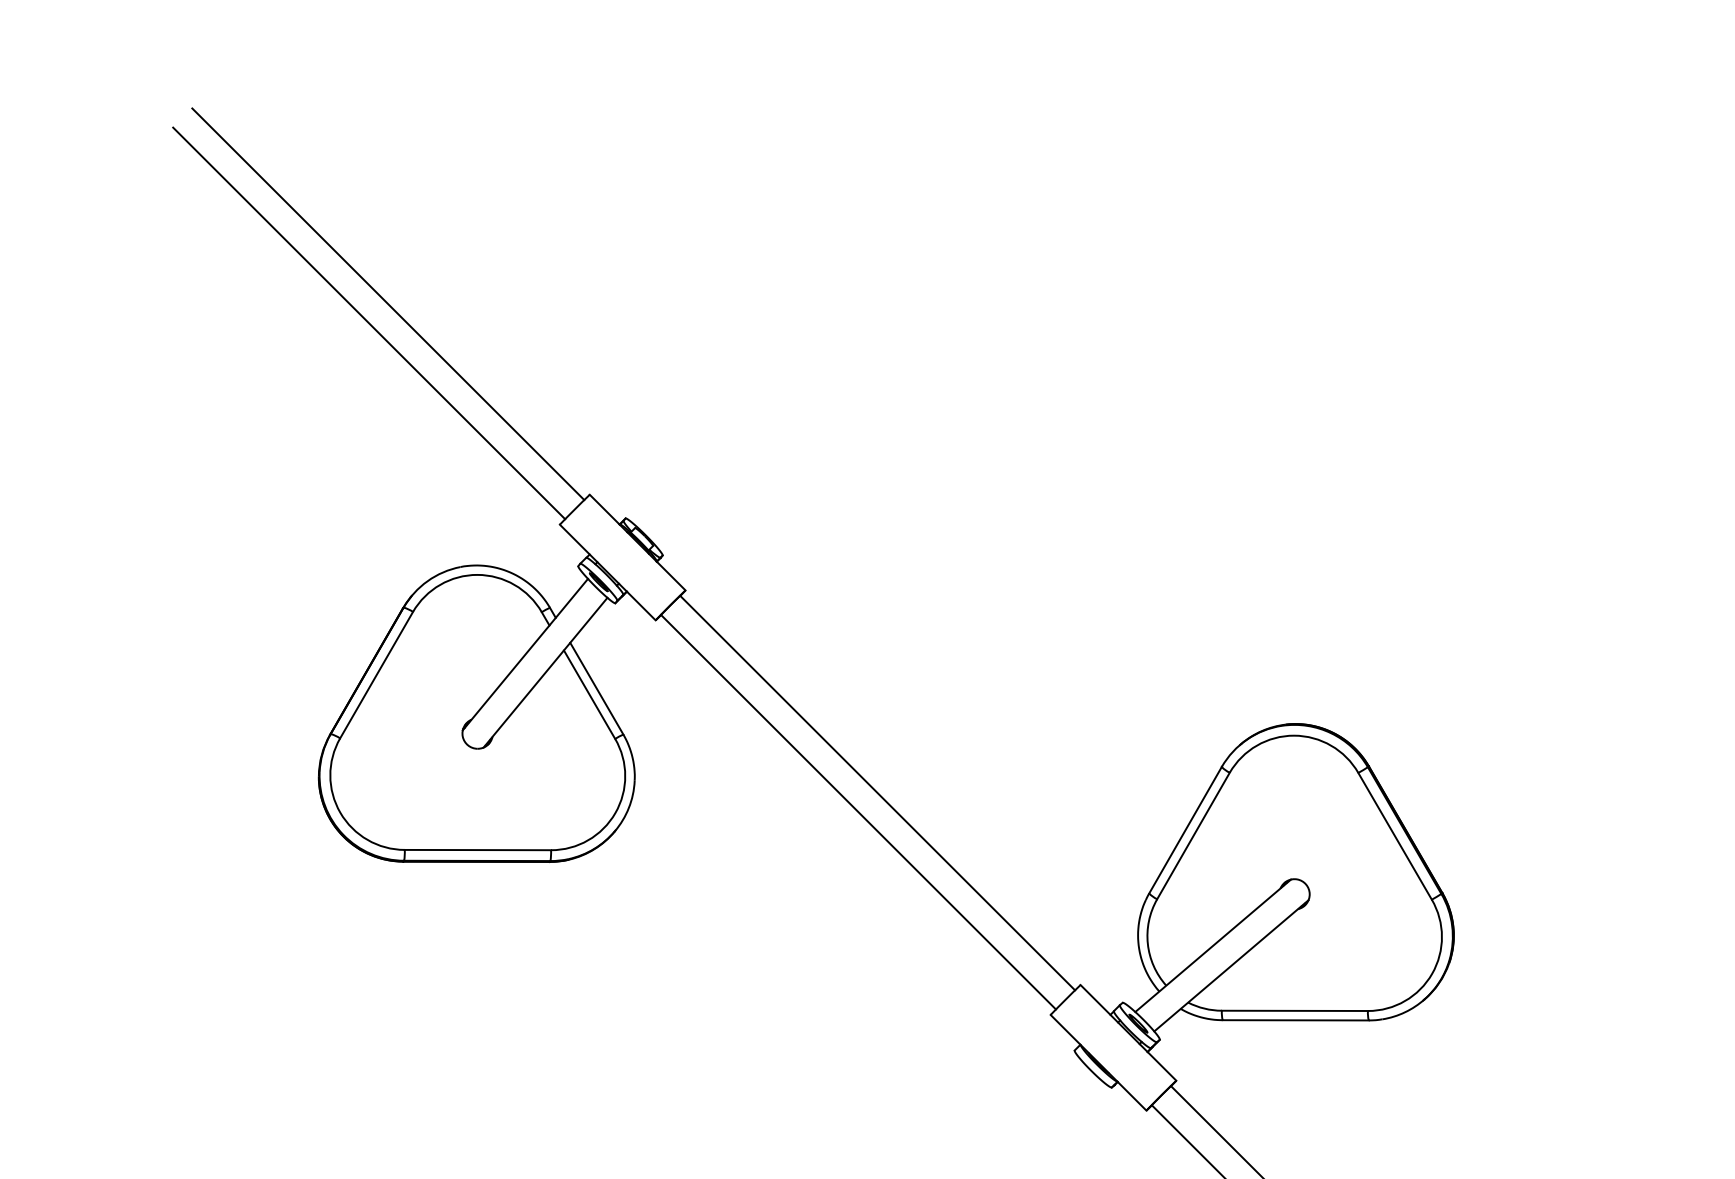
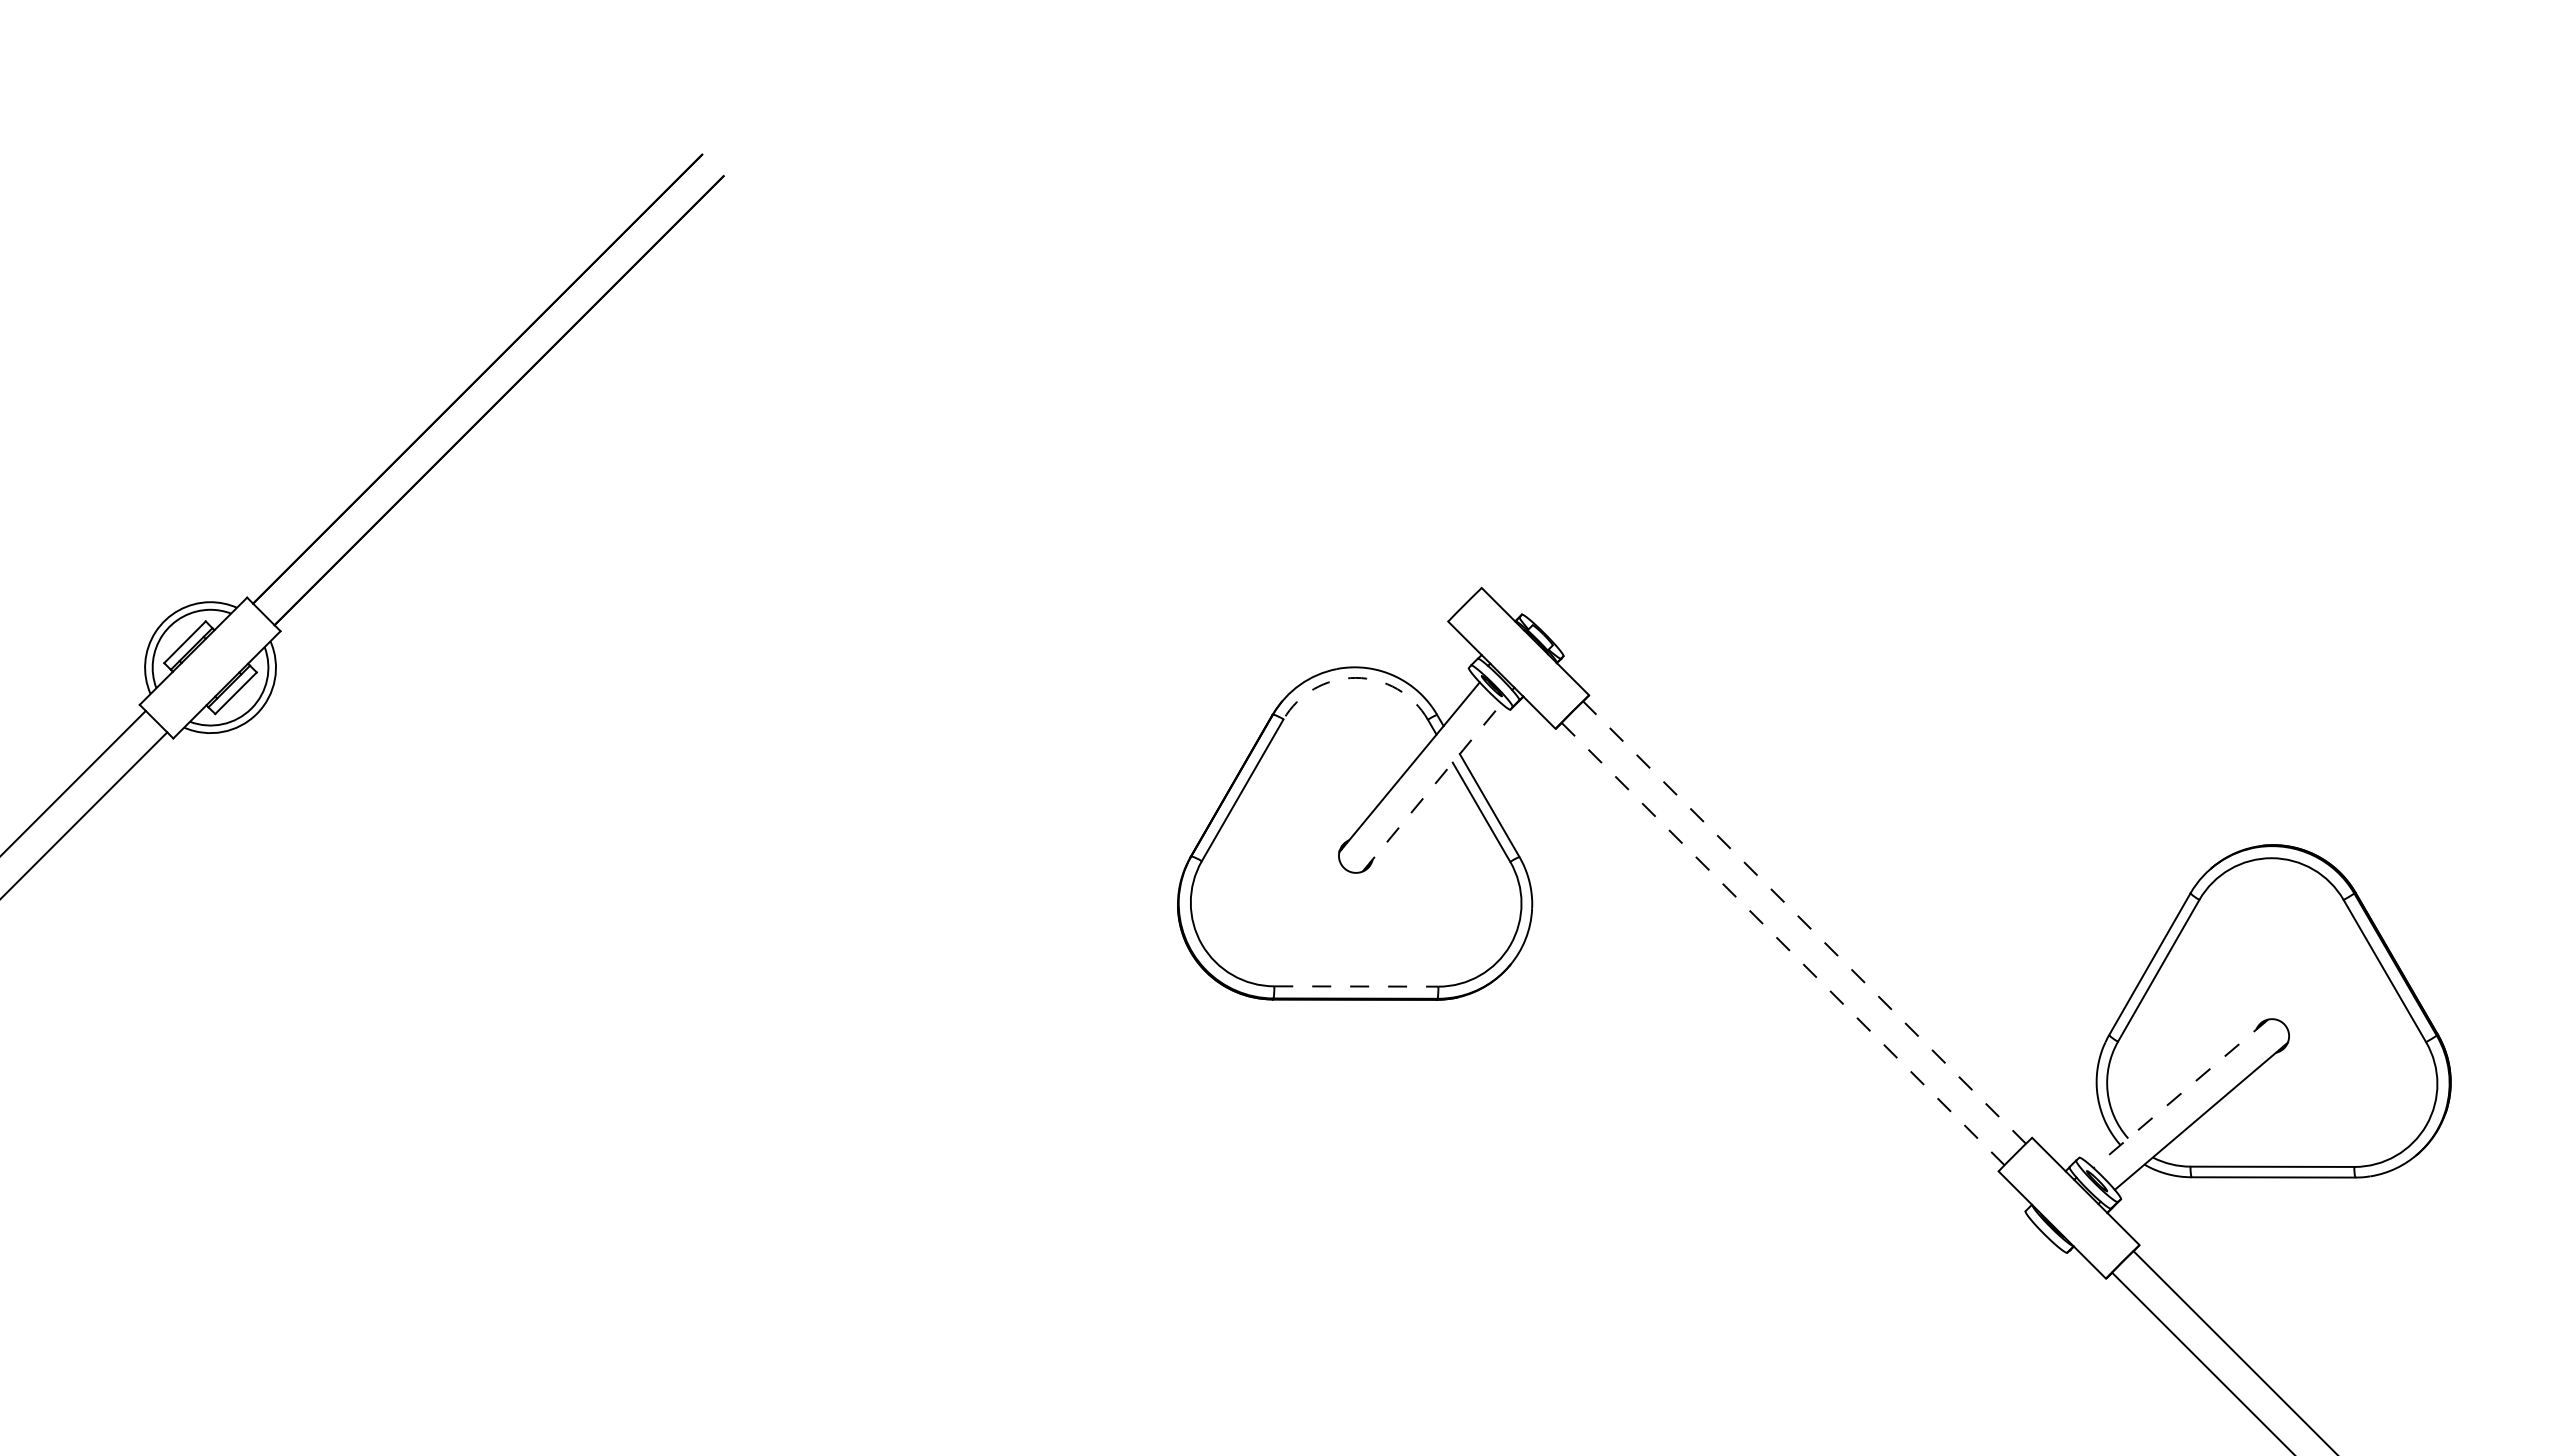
line: (388, 303) -> (1255, 373), removed
line: (369, 323) -> (1234, 395), removed
arc: (477, 574) -> (1355, 677), solid -> dashed
line: (545, 672) -> (1432, 787), solid -> dashed
line: (877, 793) -> (1804, 922), solid -> dashed
line: (858, 812) -> (1783, 944), solid -> dashed
line: (478, 850) -> (1356, 986), solid -> dashed
line: (1212, 945) -> (2180, 1093), solid -> dashed

